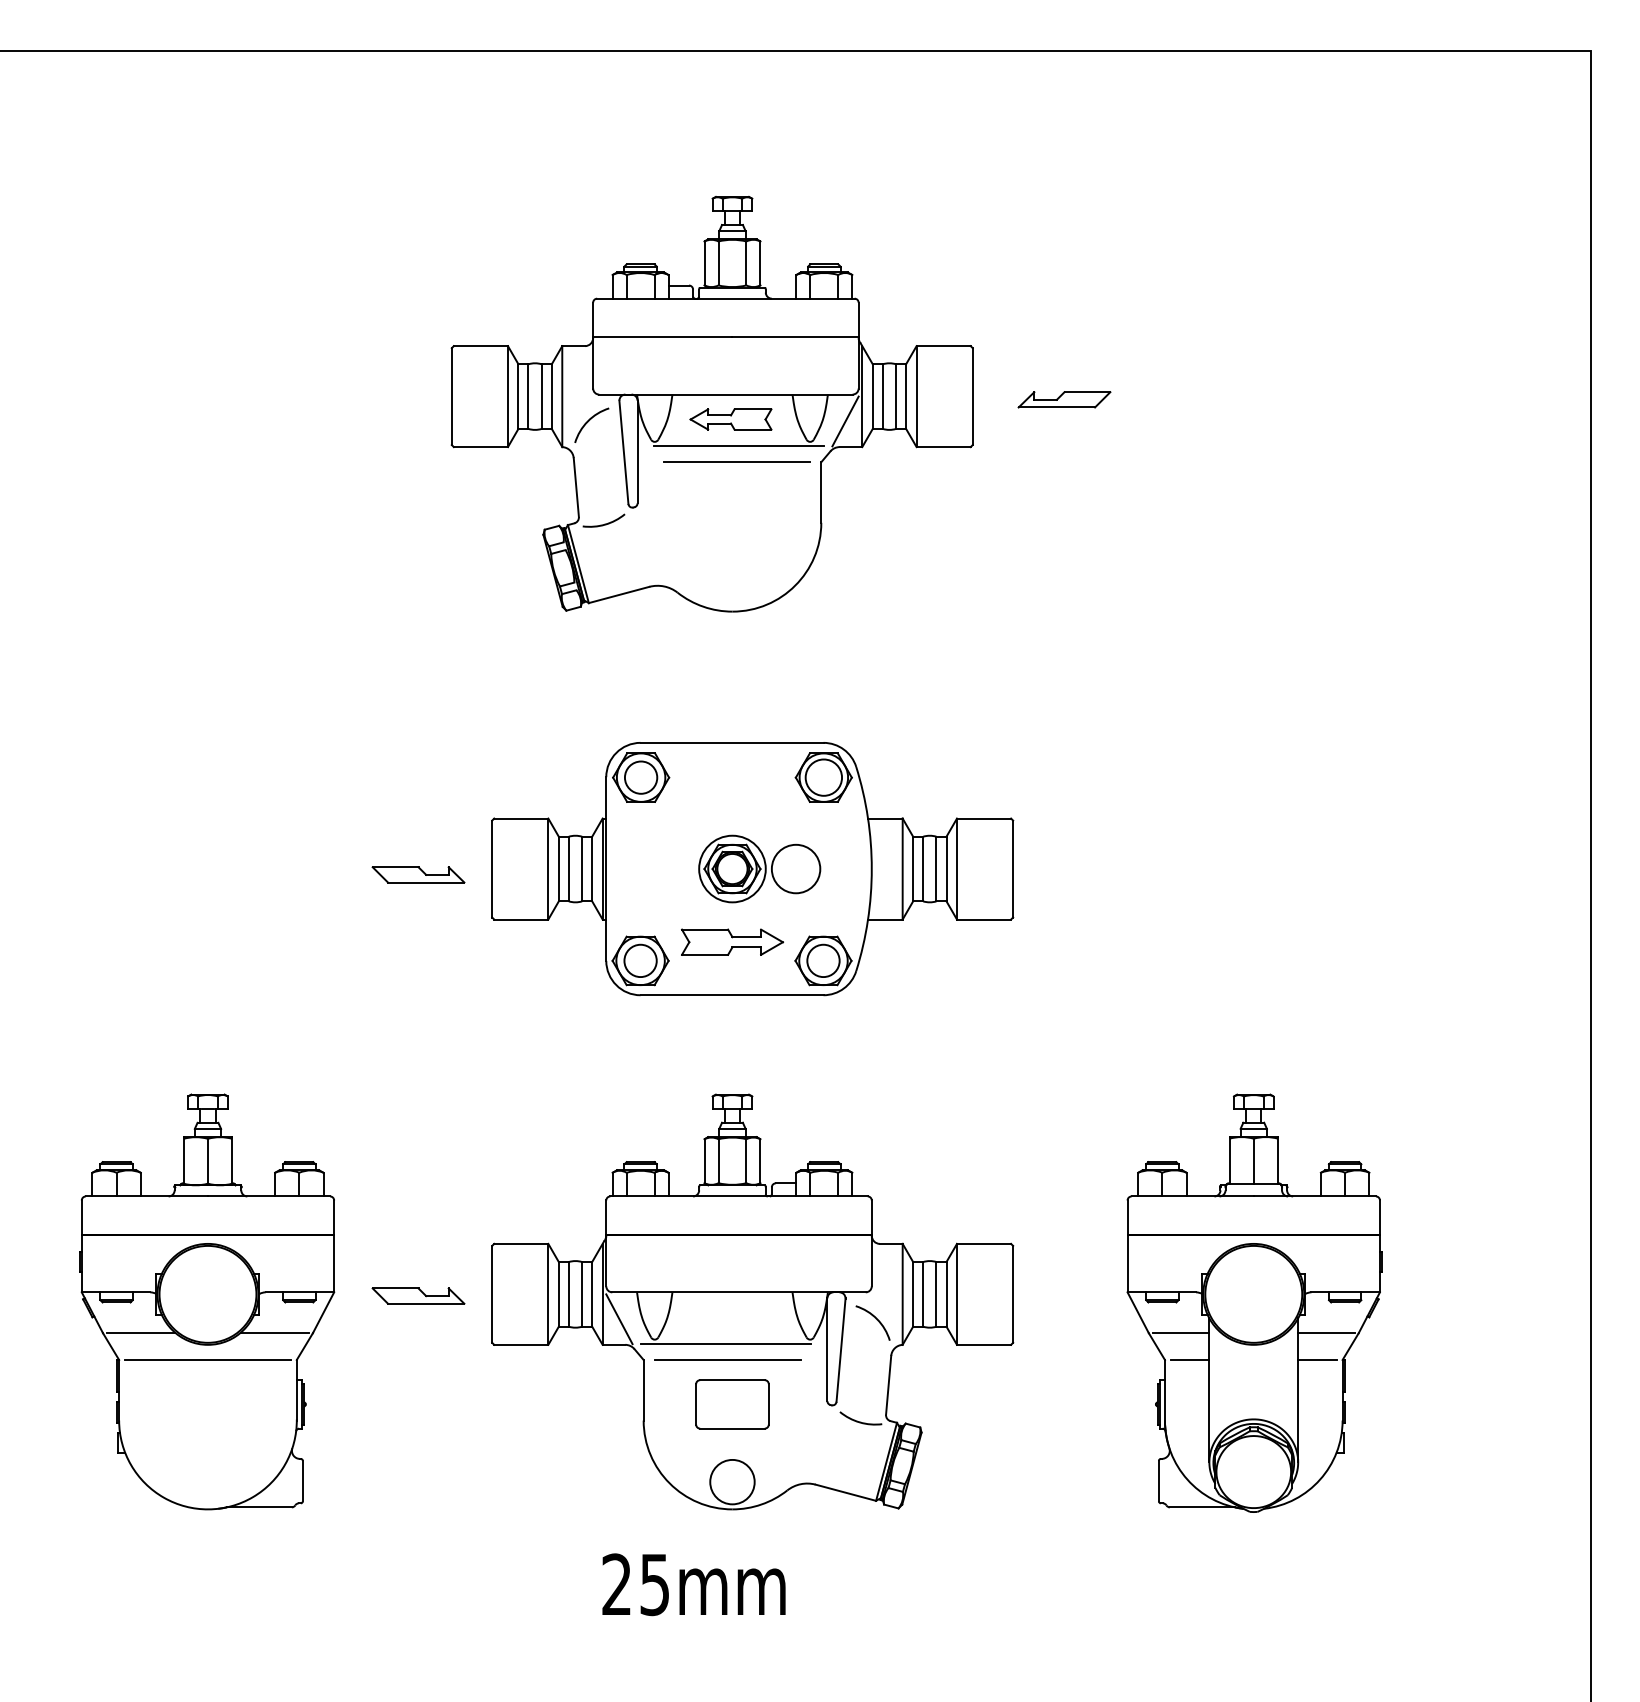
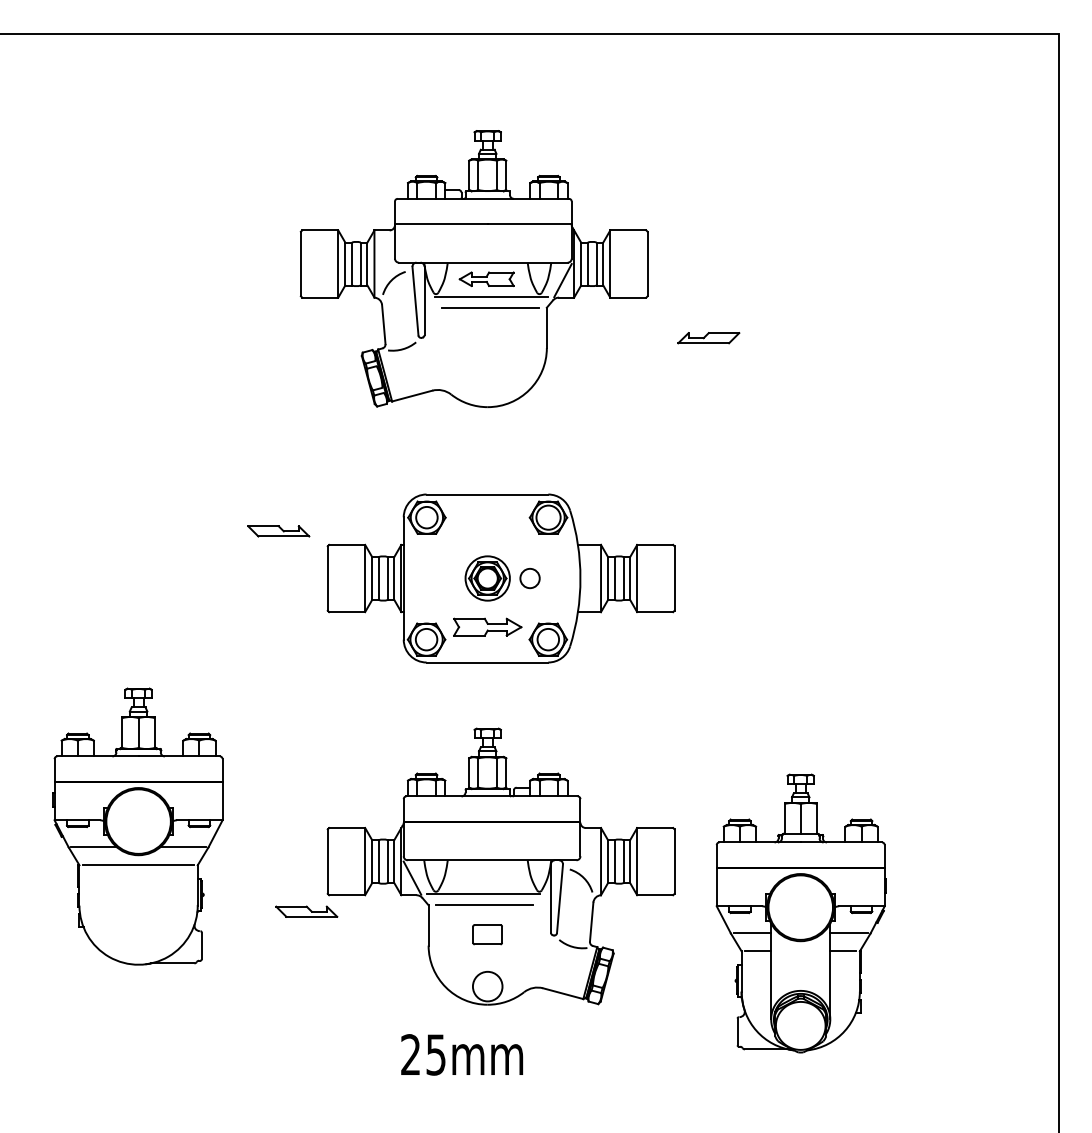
part: (1064, 400) -> (708, 338), moved
circle: (795, 869) -> (529, 578), size x0.6
part: (418, 875) -> (278, 531), moved
part: (418, 1295) -> (306, 911), moved
part: (206, 1301) -> (137, 826), moved
part: (1253, 1303) -> (800, 913), moved
part: (732, 1403) -> (487, 934), size x0.6

